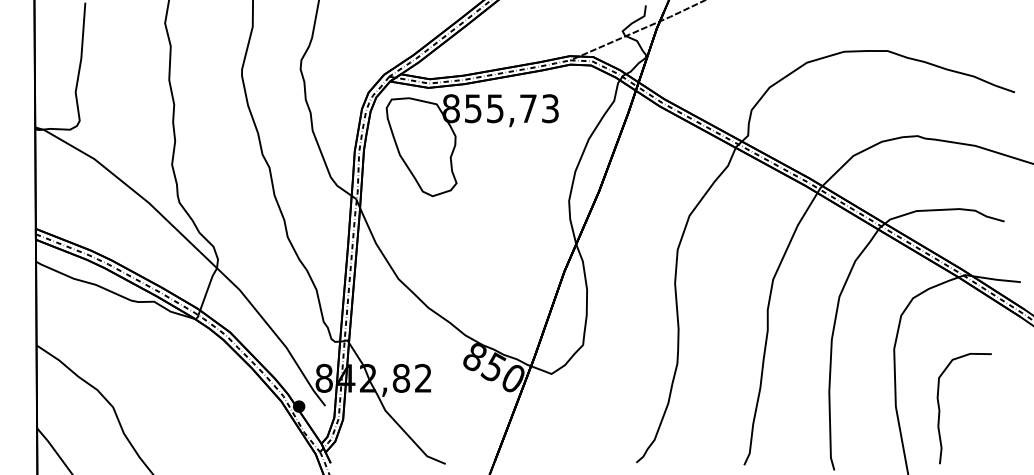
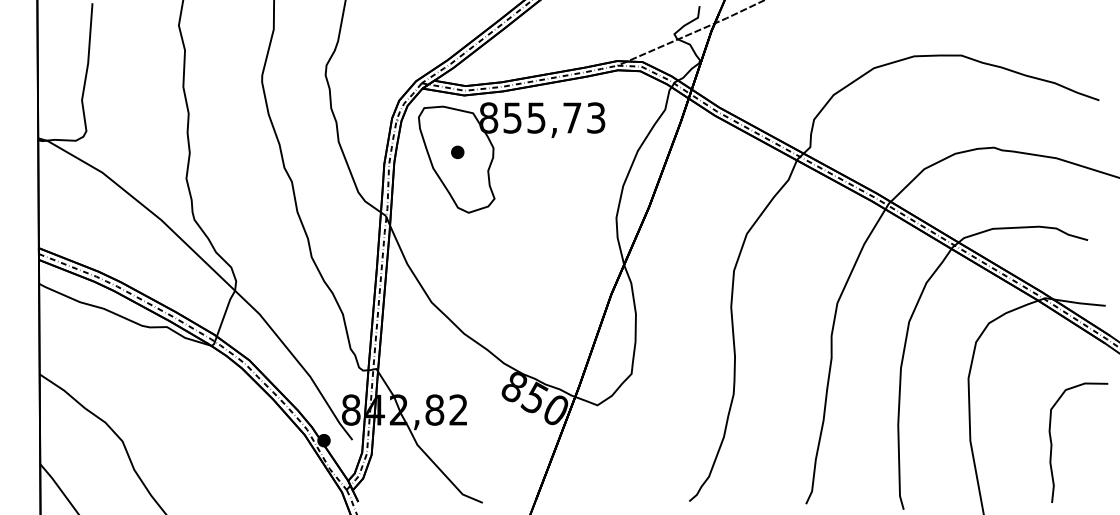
part: (422, 139) -> (457, 151), added
curve: (940, 408) -> (1052, 442), moved

